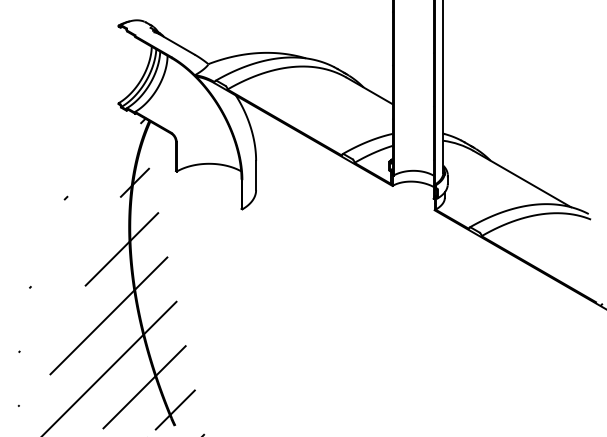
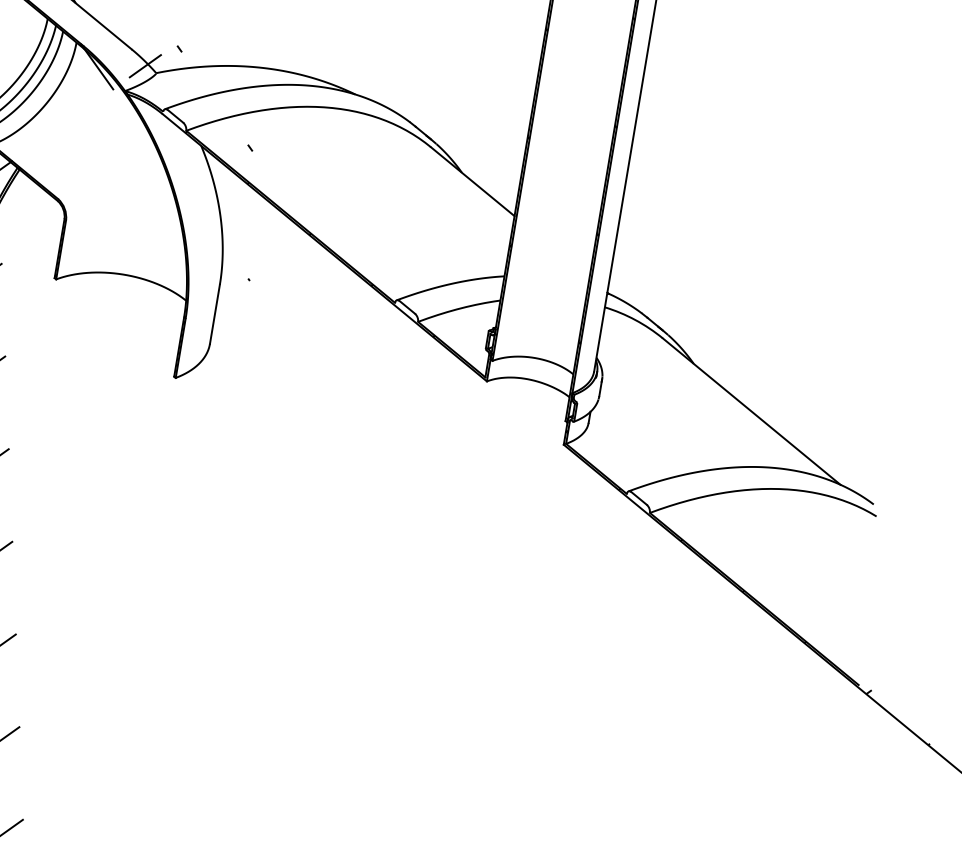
hatch: (279, 111) -> (283, 192), added
hatch: (219, 115) -> (161, 180), added

